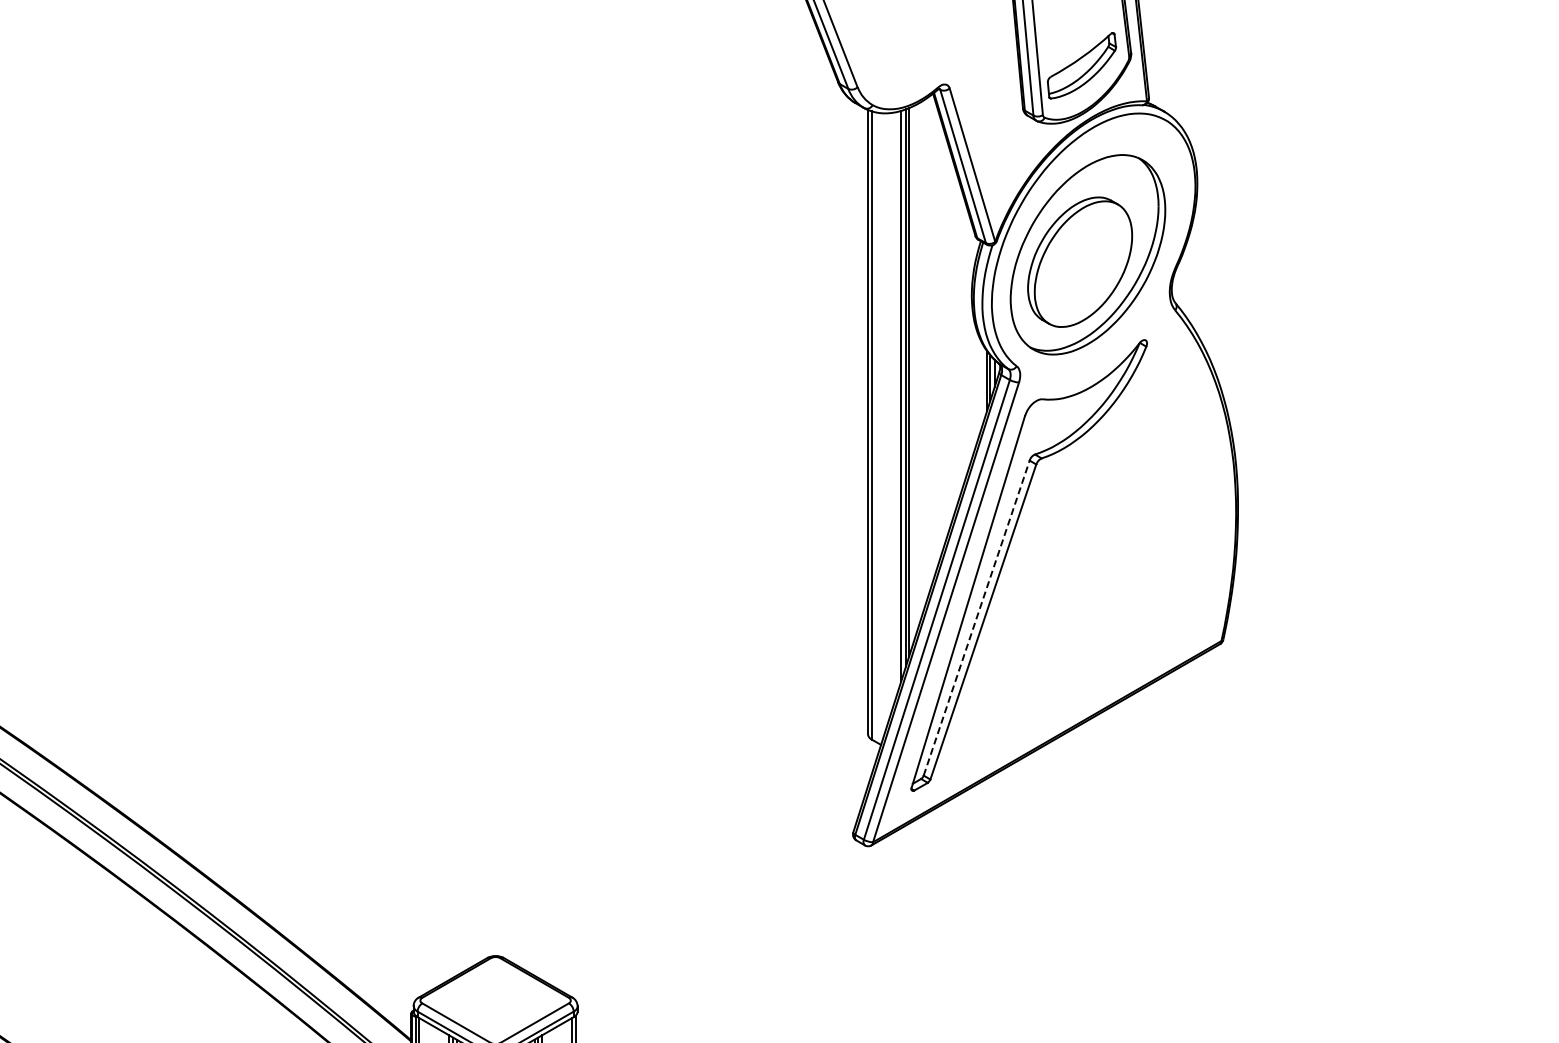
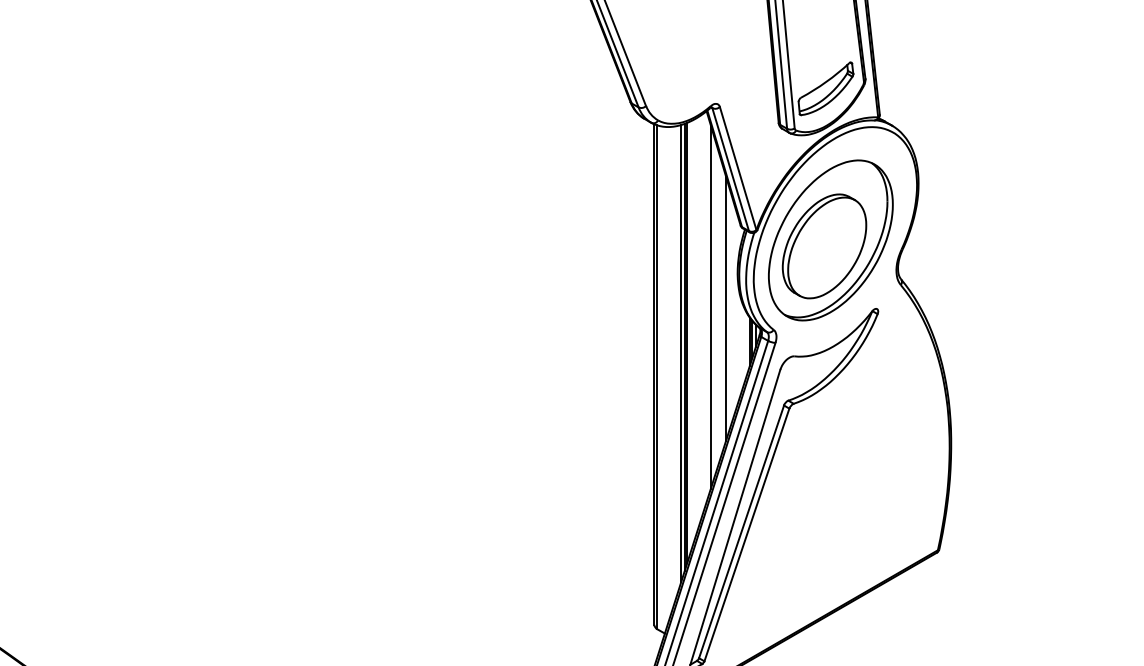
line: (938, 337) -> (710, 306), added
line: (957, 339) -> (726, 308), added
line: (976, 617) -> (741, 531), dashed -> solid

